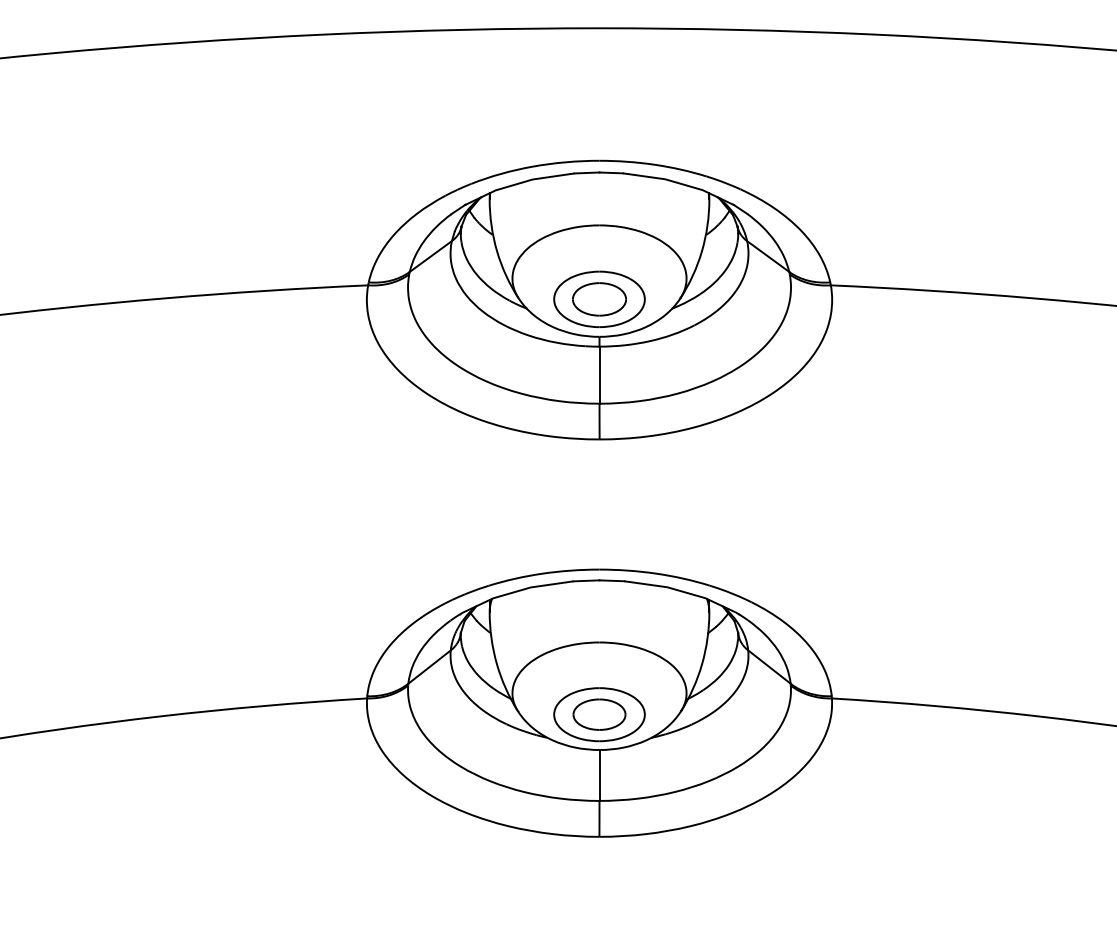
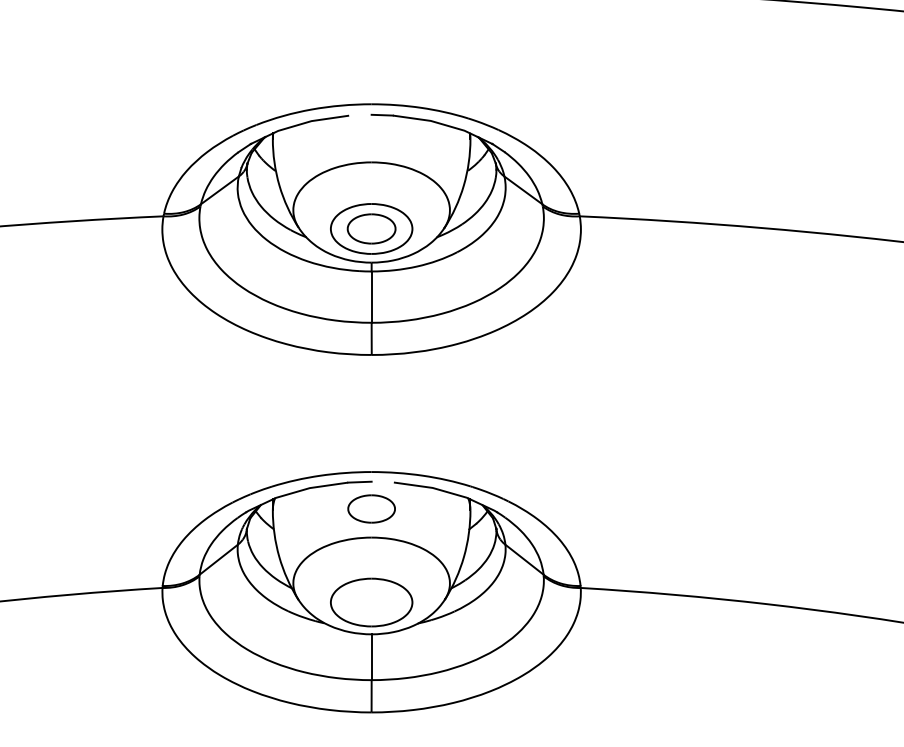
line: (586, 172) -> (359, 114), removed
line: (611, 580) -> (382, 481), removed
part: (599, 714) -> (371, 508), moved

